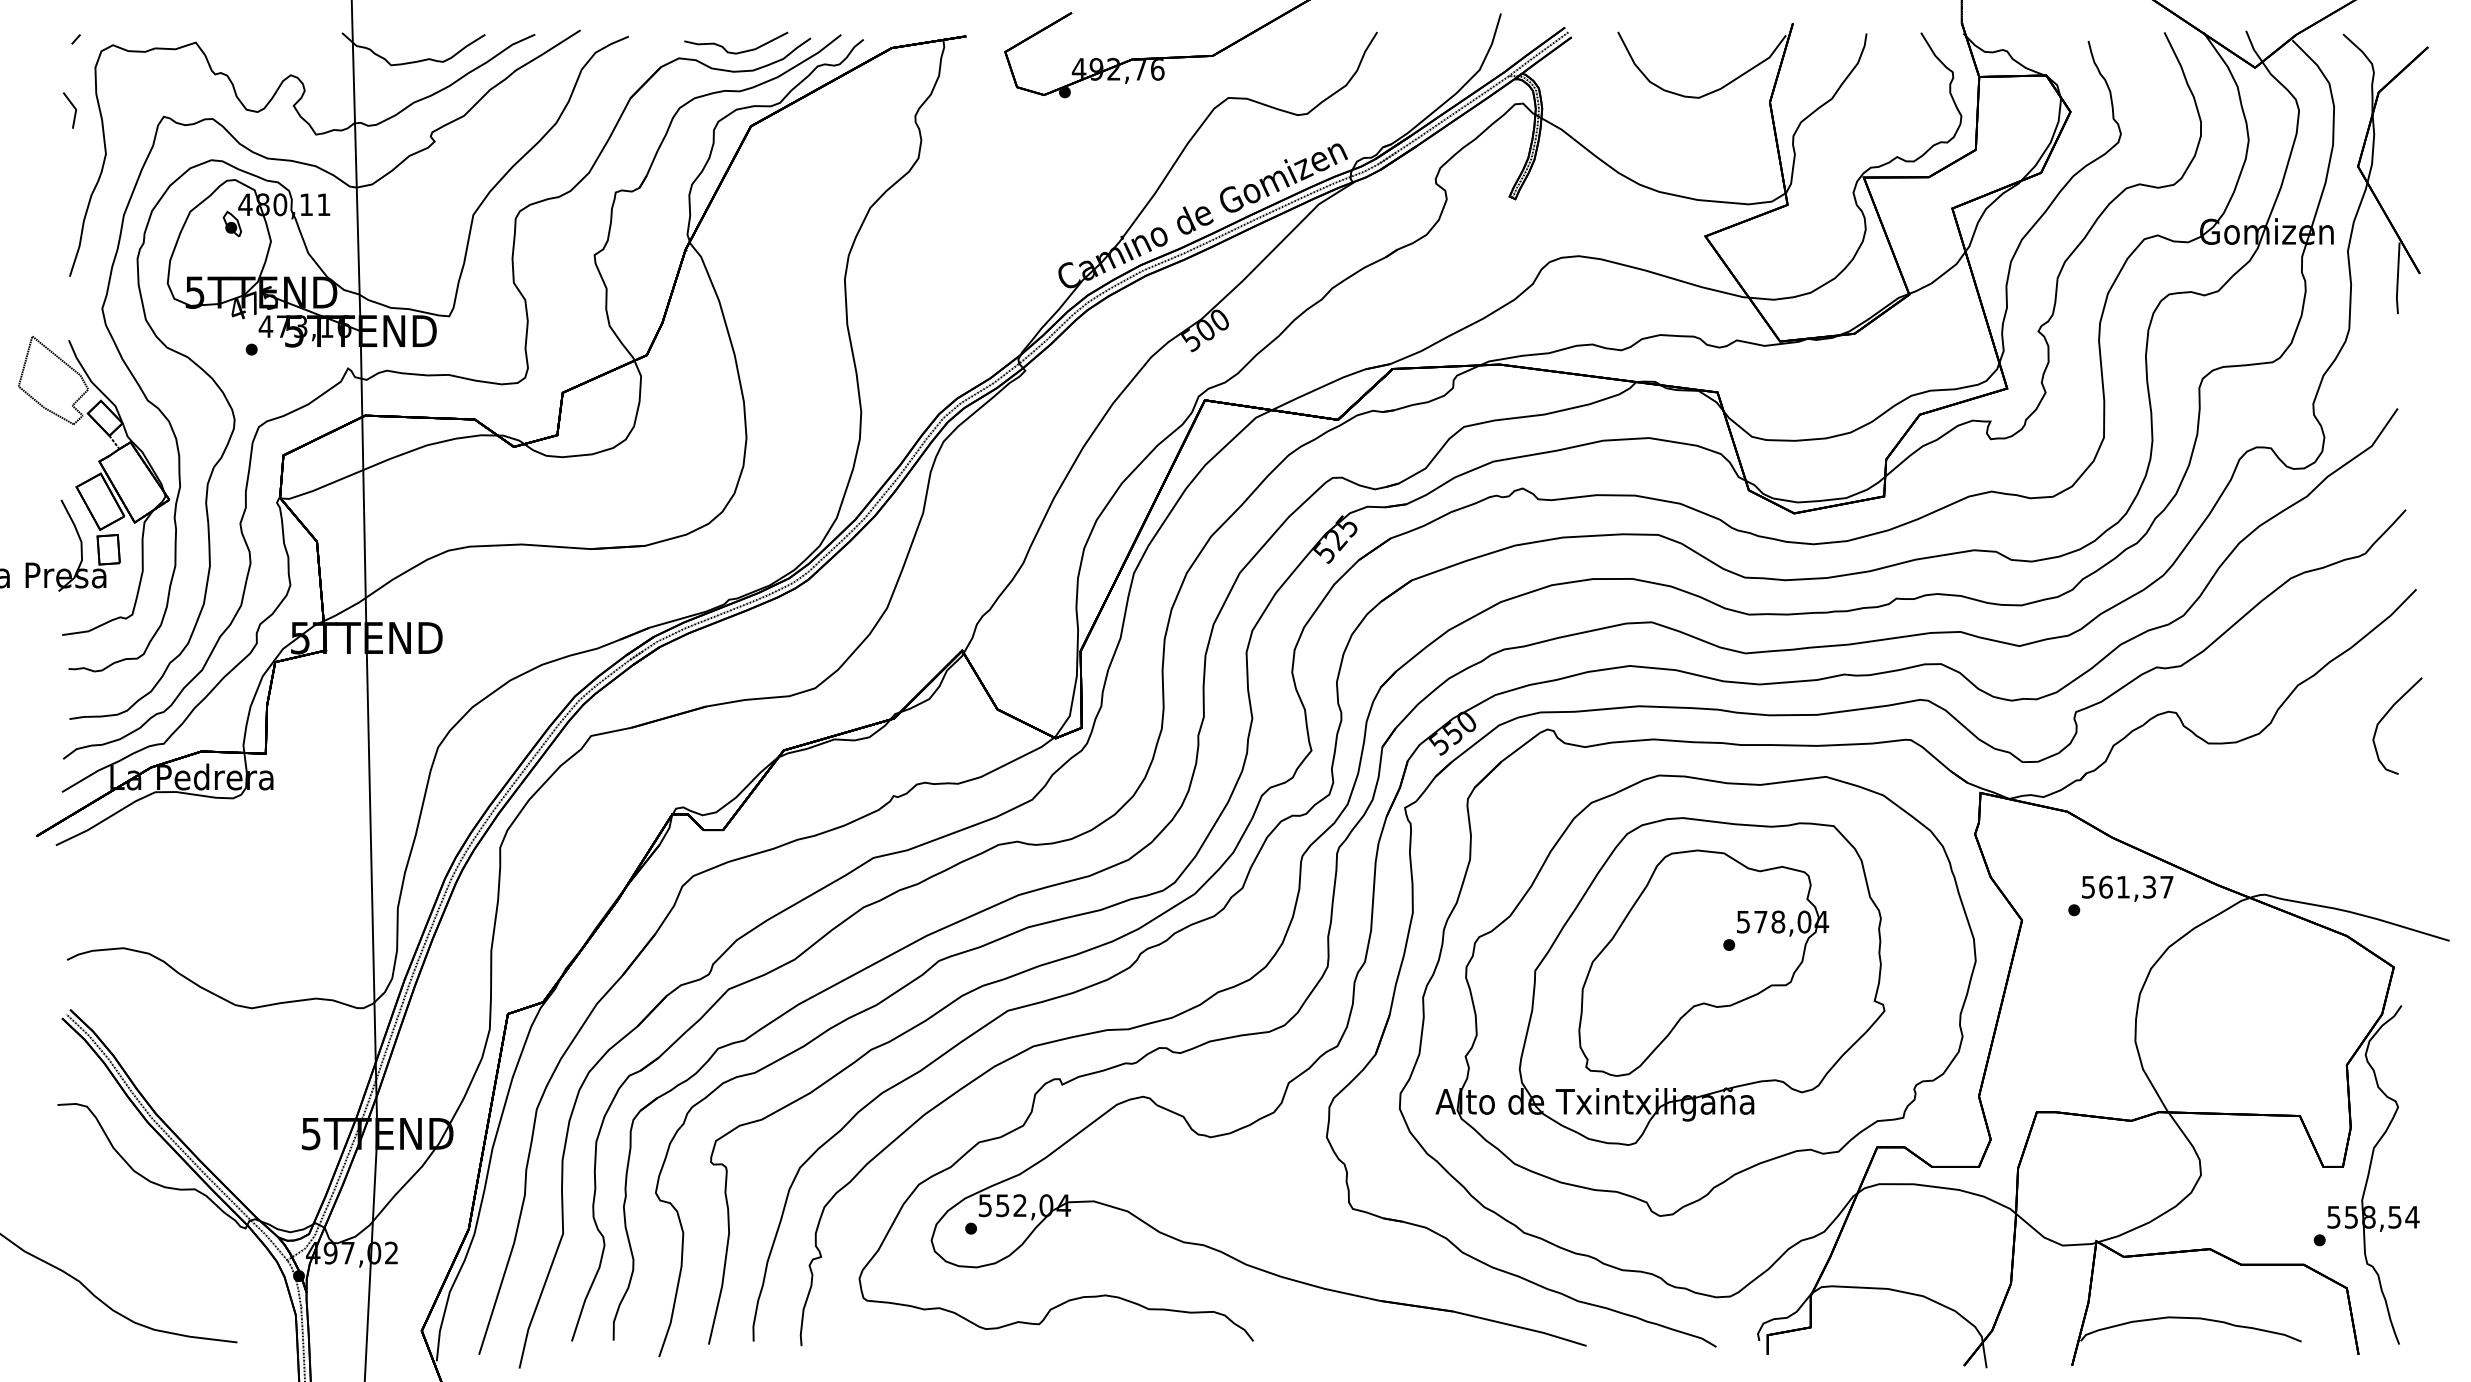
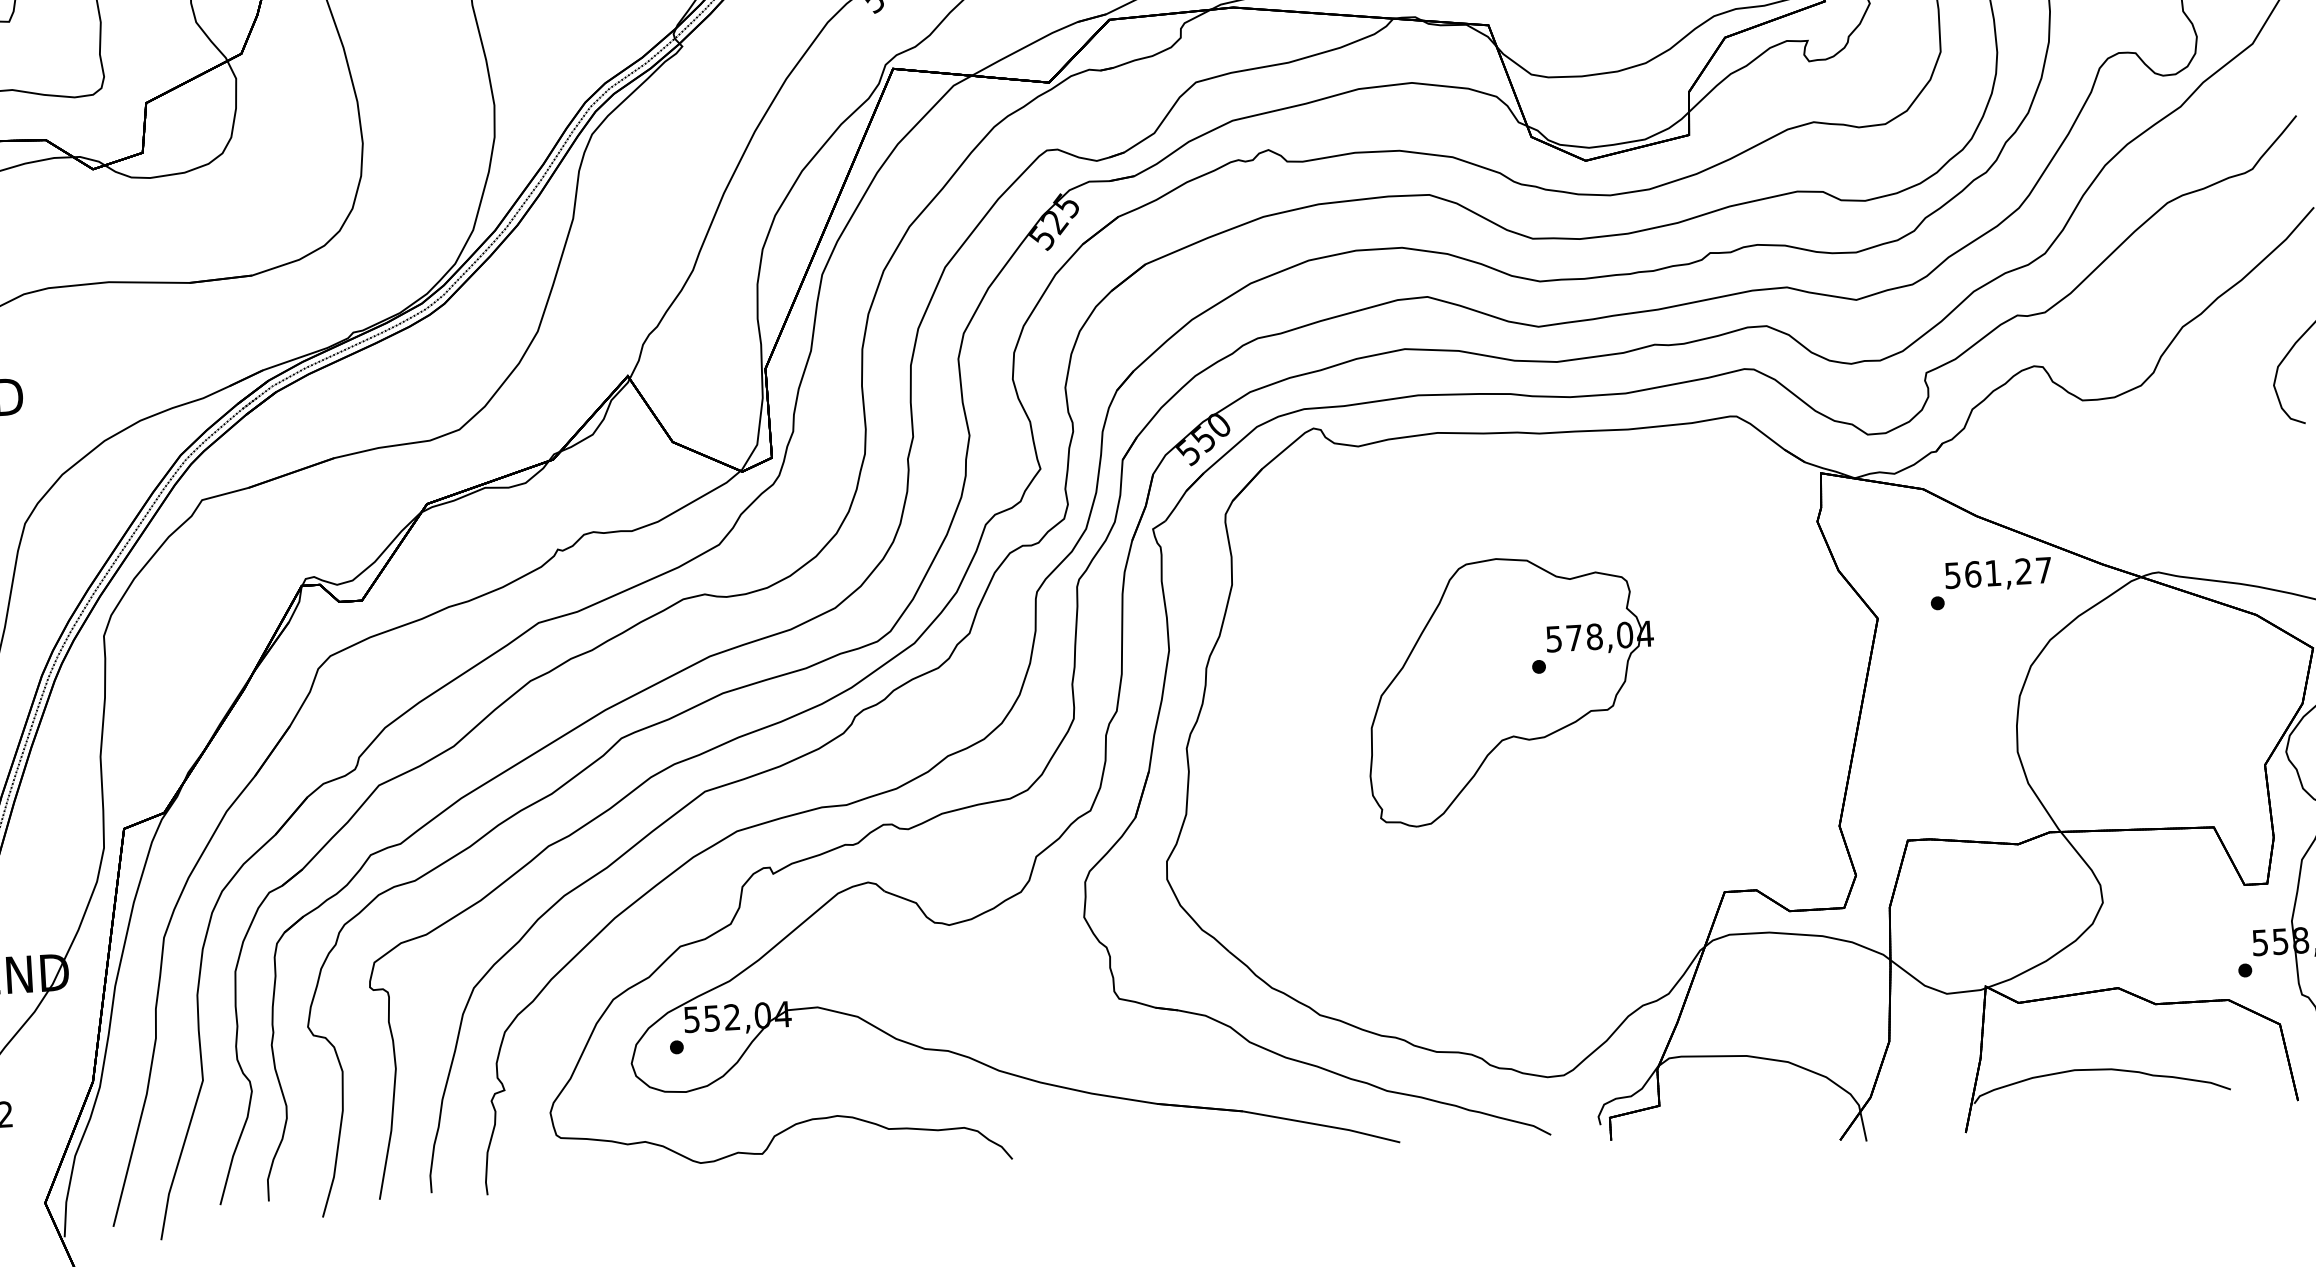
text: (2149, 887) -> (2023, 571), 561,37 -> 561,27
part: (1705, 995) -> (1514, 727), removed

